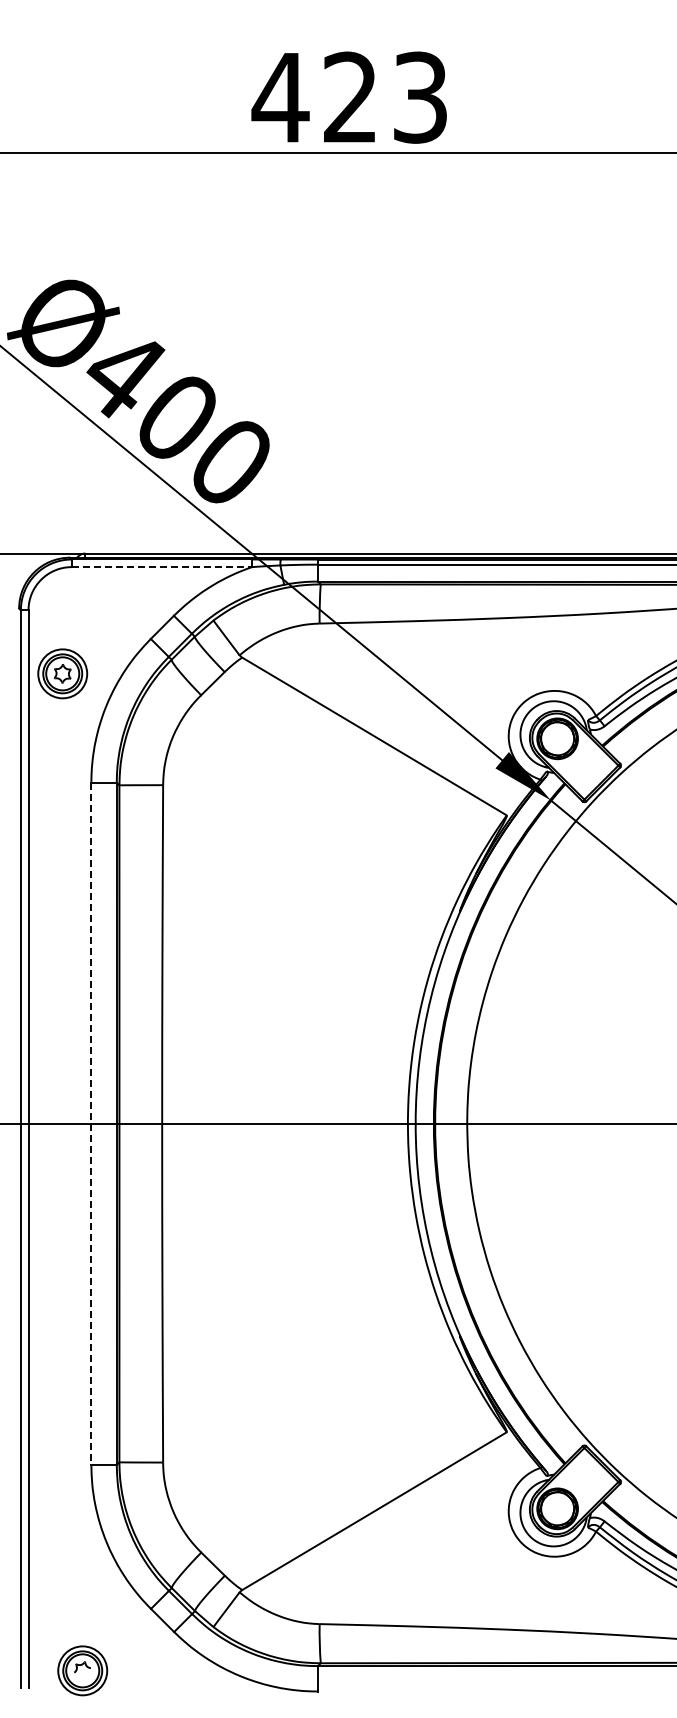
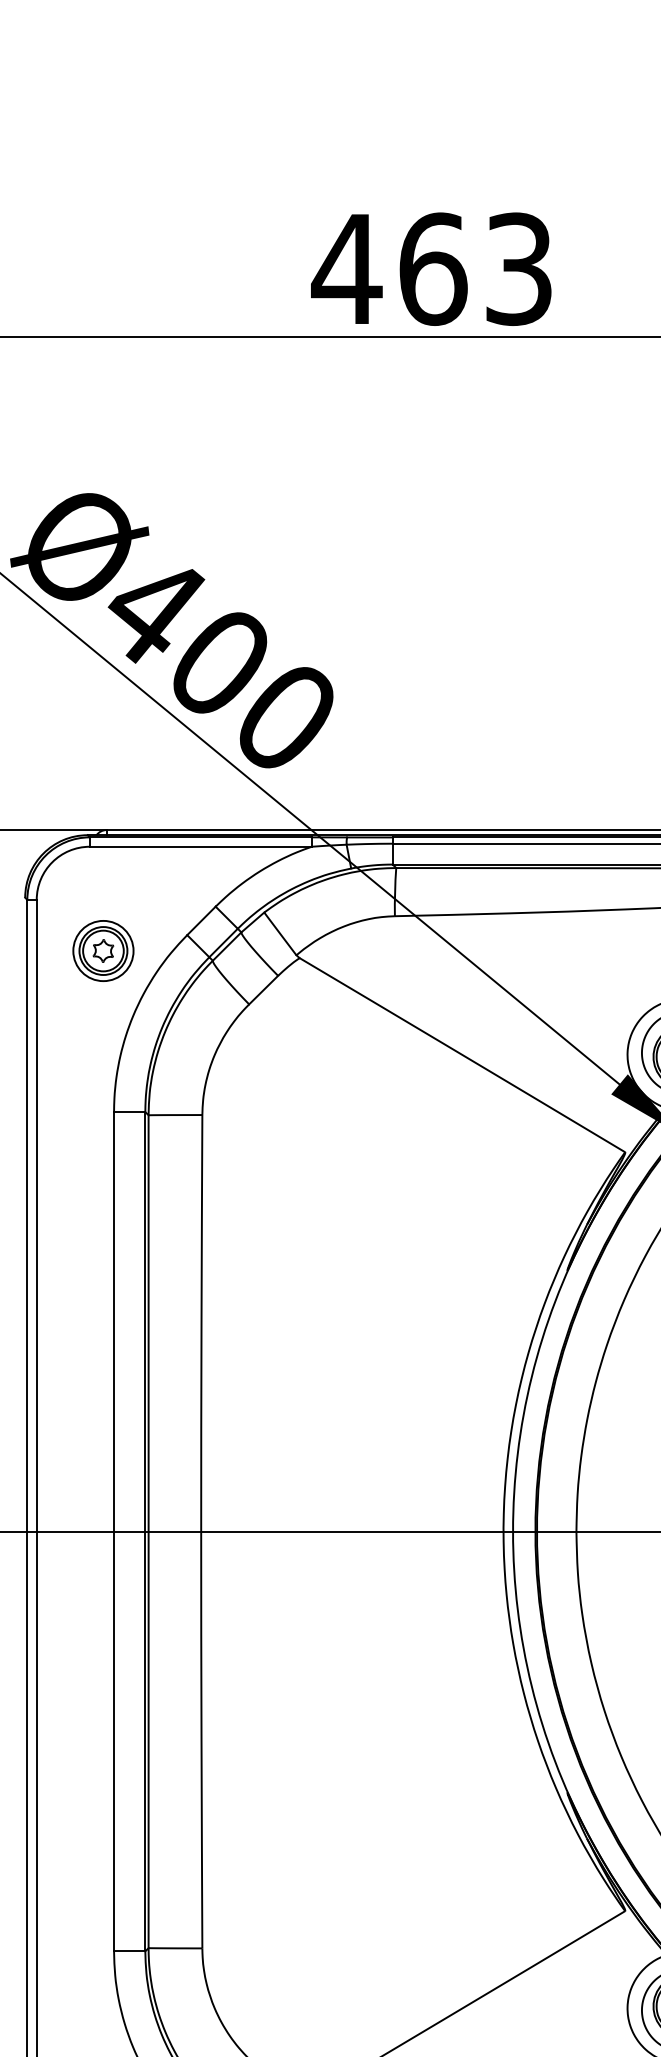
text: (350, 97) -> (432, 268), 423 -> 463
line: (162, 567) -> (201, 847), dashed -> solid
part: (62, 673) -> (103, 950), moved
line: (91, 1124) -> (114, 1532), dashed -> solid

